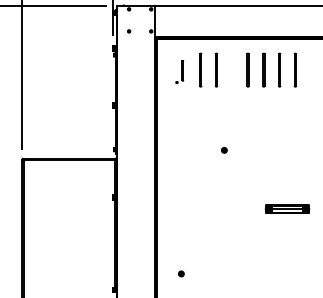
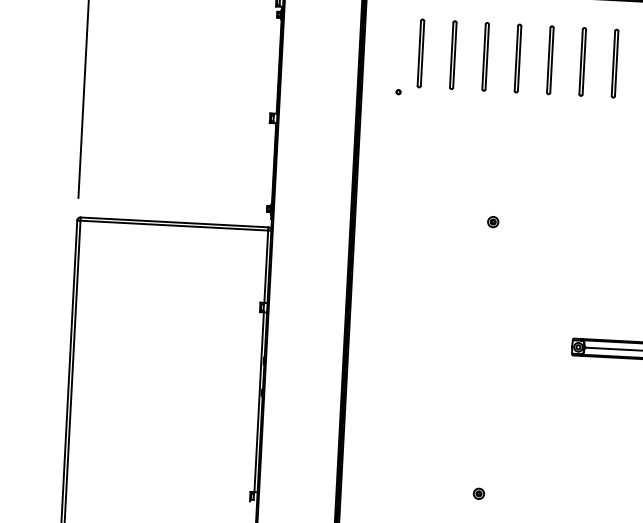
line: (231, 69) -> (516, 57), added
part: (179, 71) -> (409, 55), size x1.67
part: (181, 273) -> (479, 492), moved

